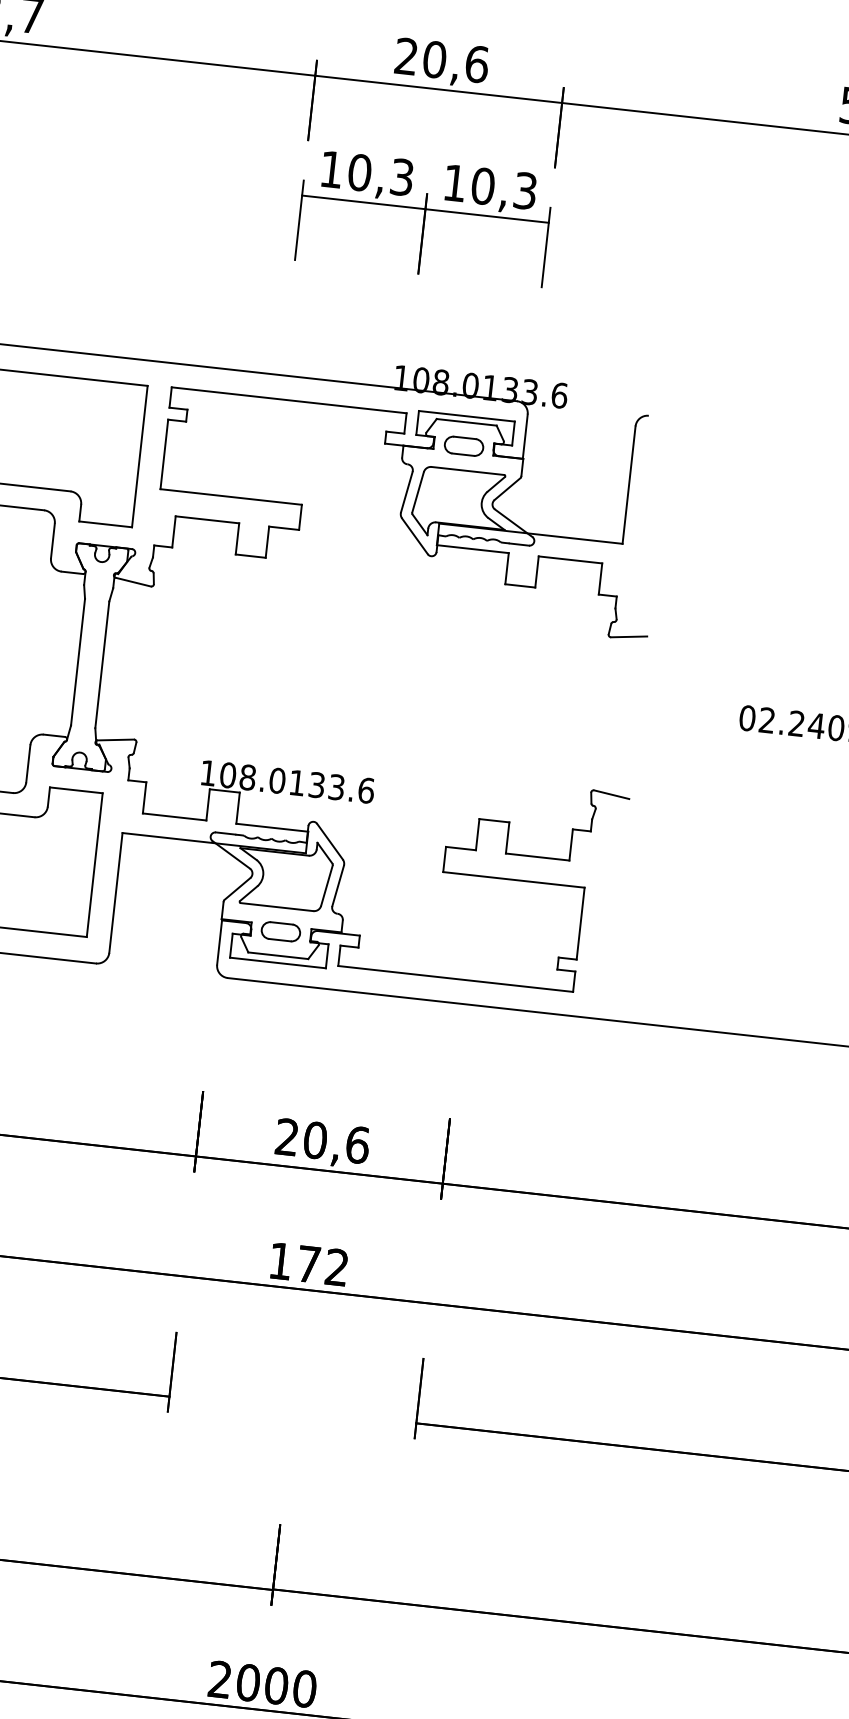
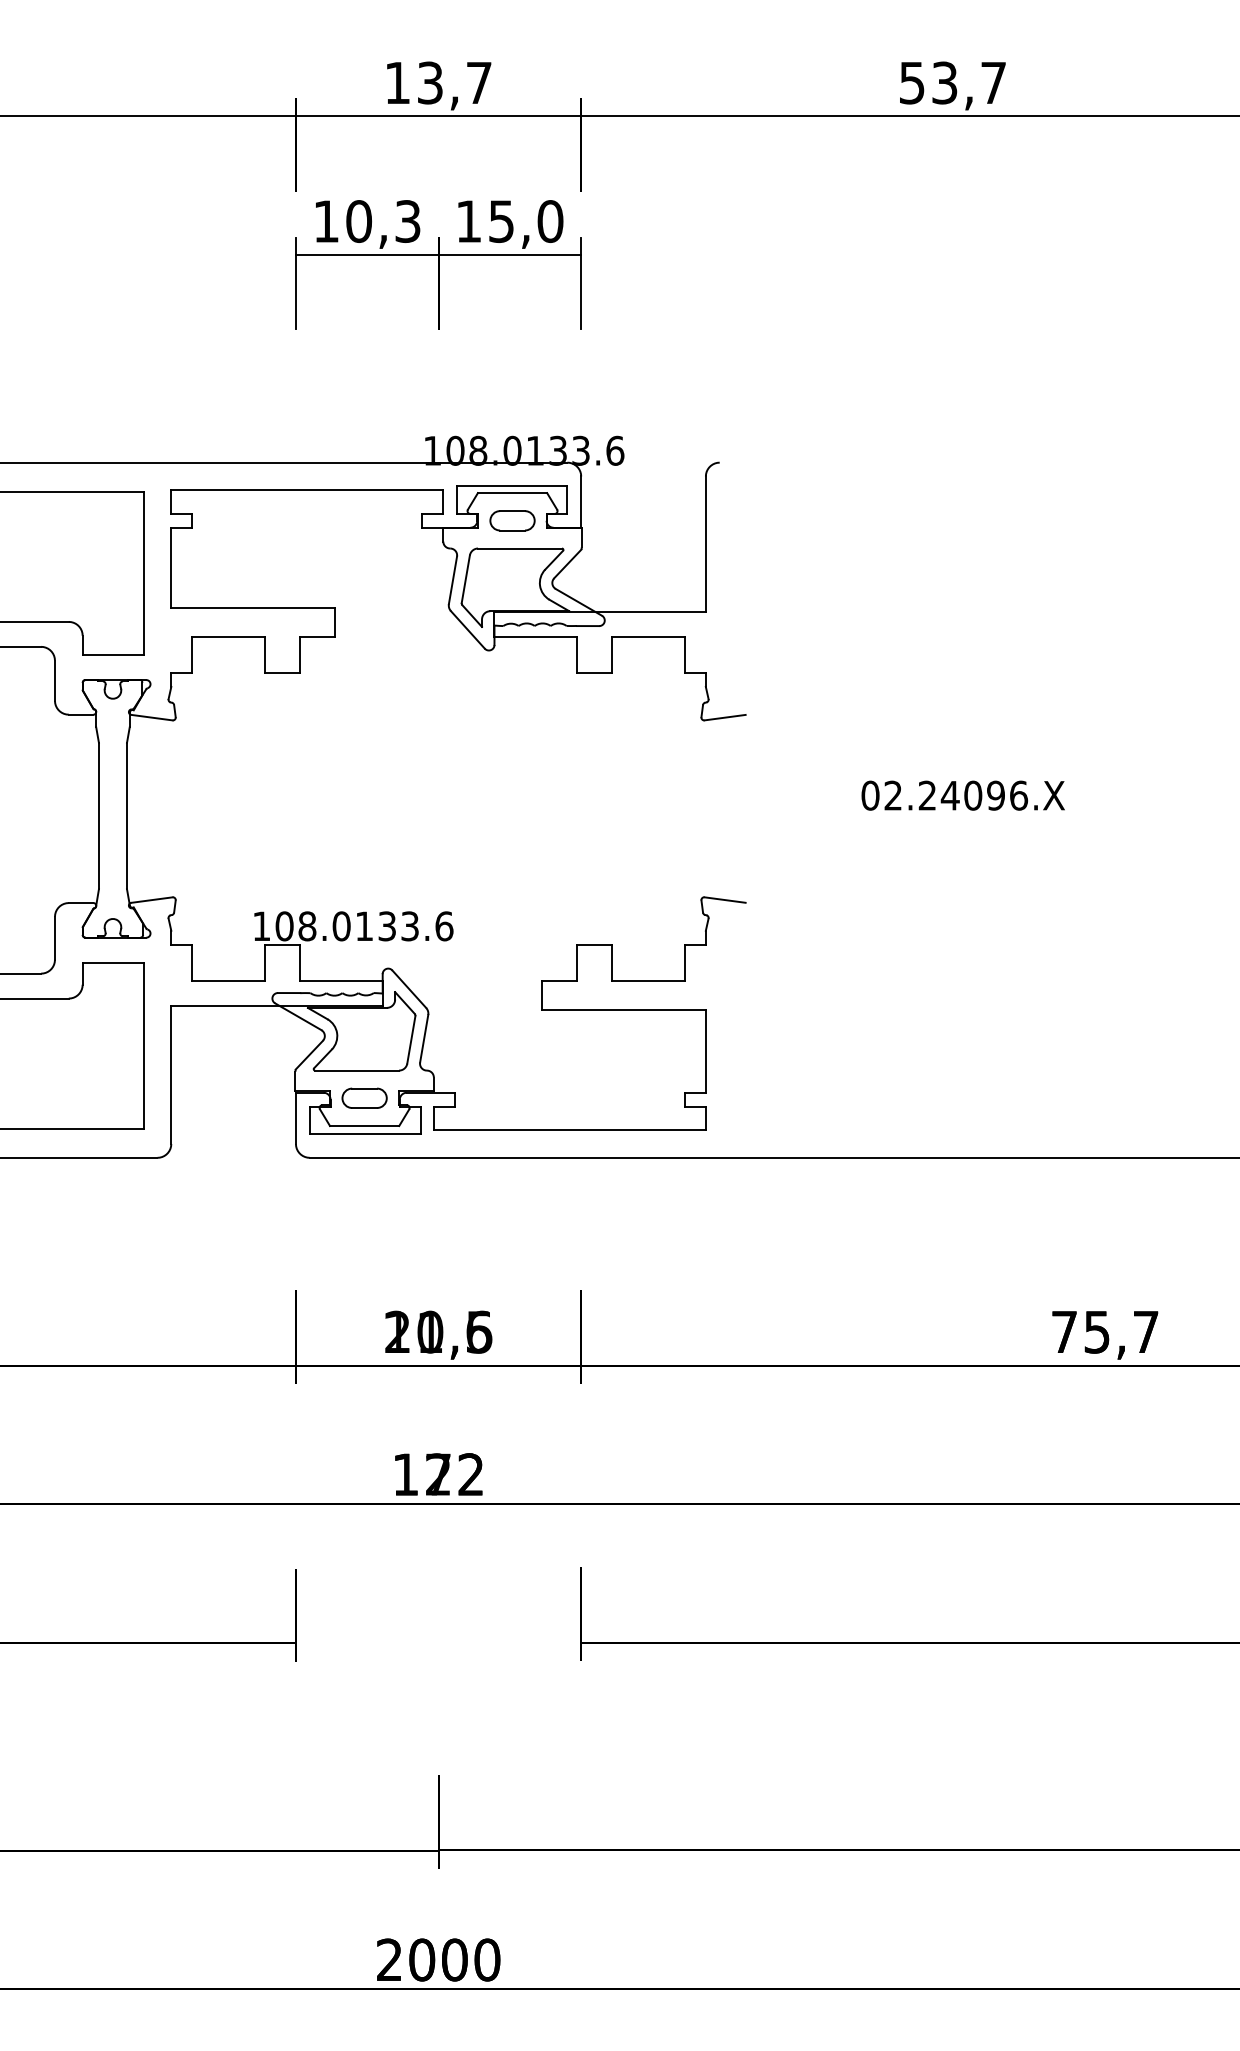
text: (441, 60) -> (438, 82), 20,6 -> 13,7
text: (503, 188) -> (525, 221), 10,3 -> 15,0
text: (322, 1140) -> (438, 1331), 20,6 -> 11,5
text: (308, 1264) -> (438, 1474), 172 -> 122

